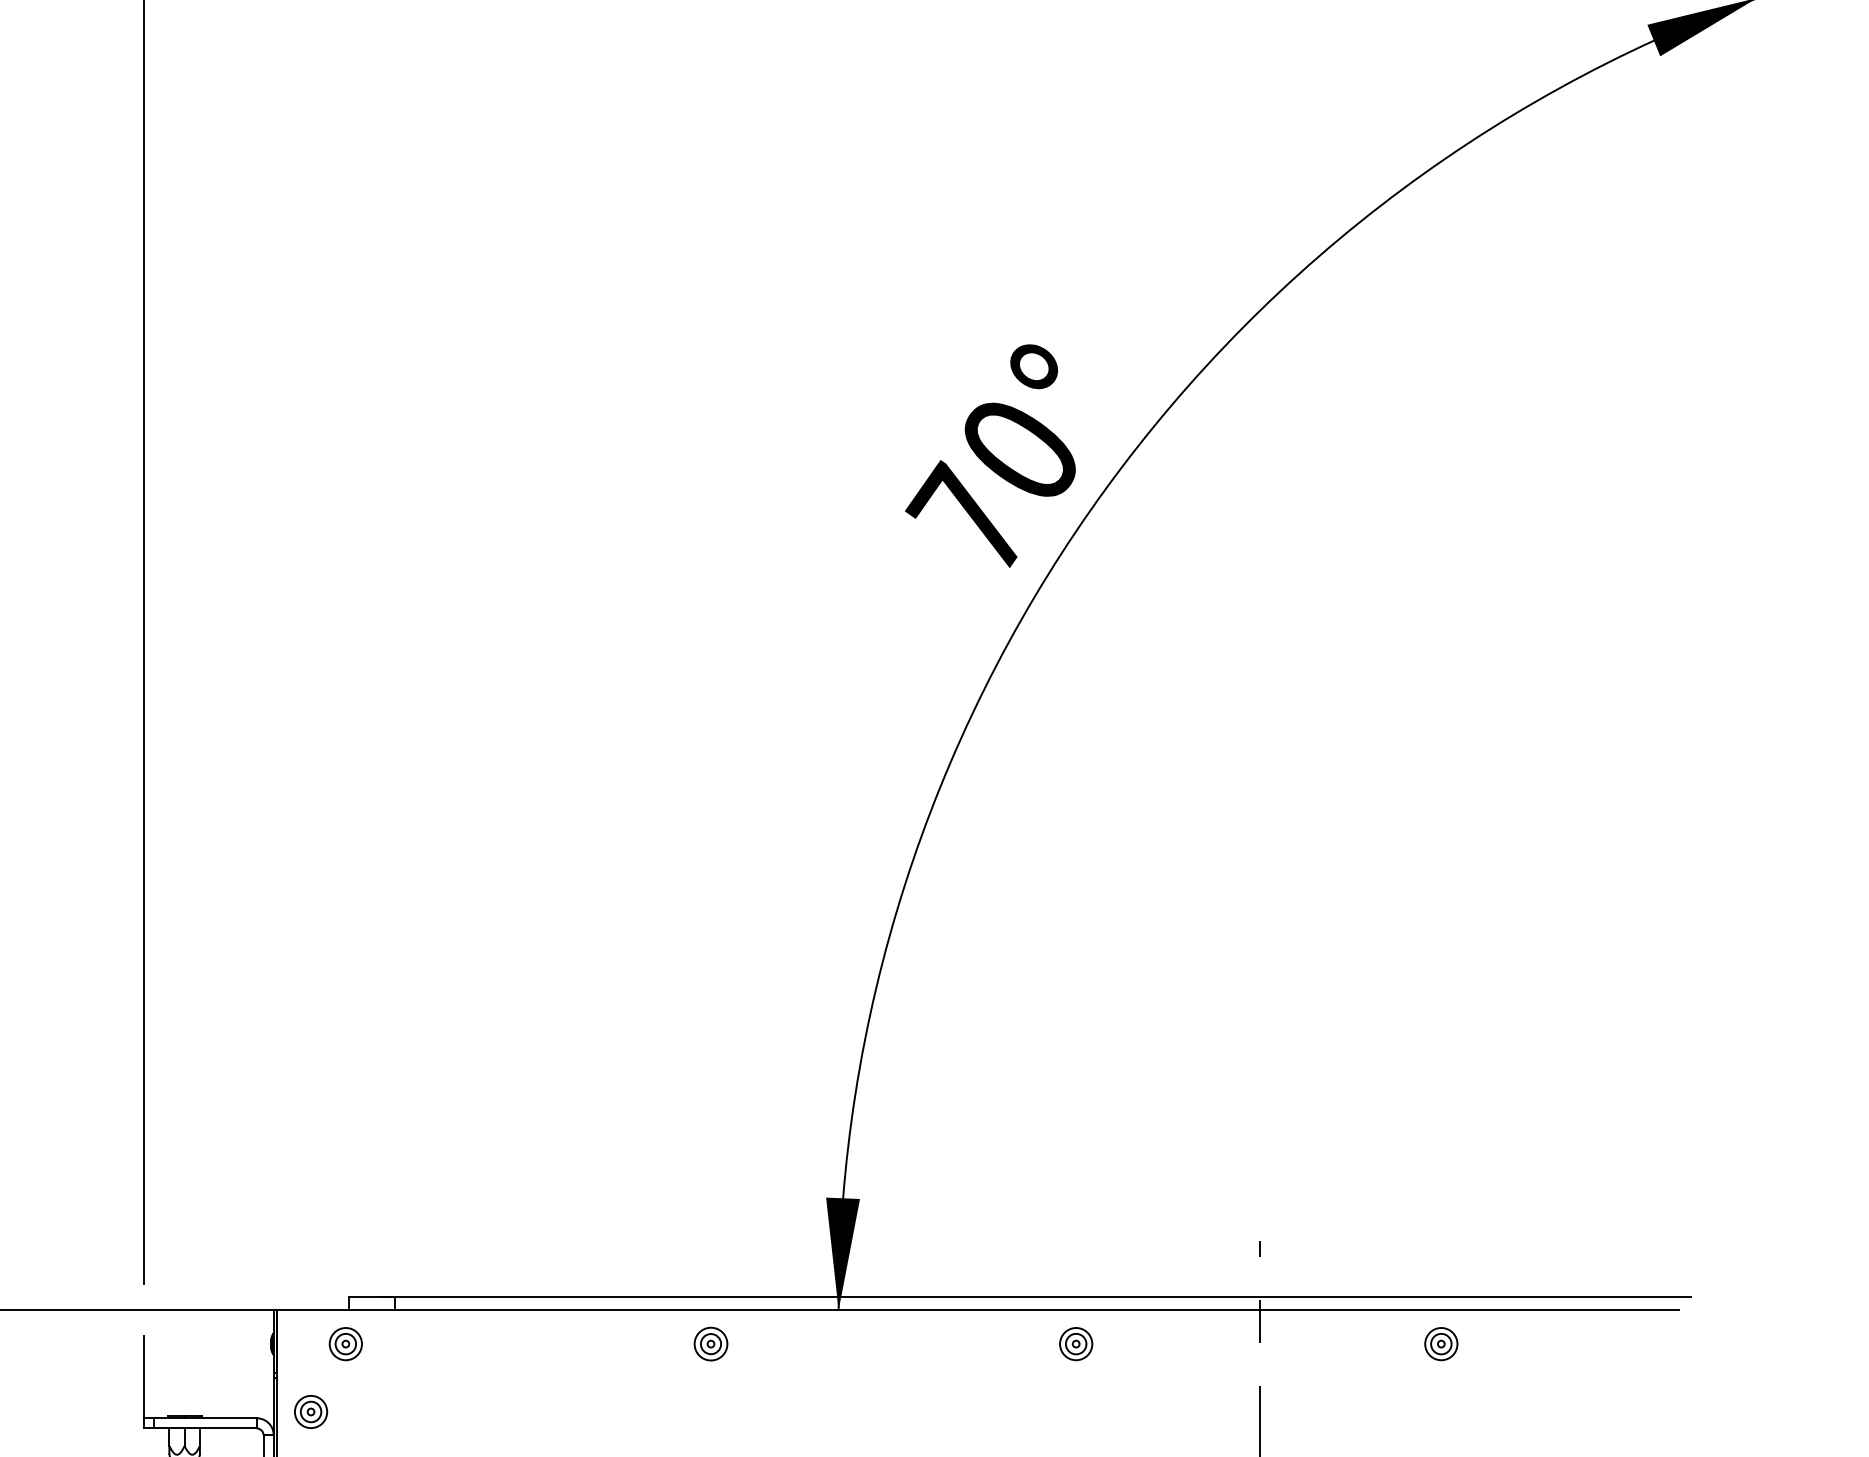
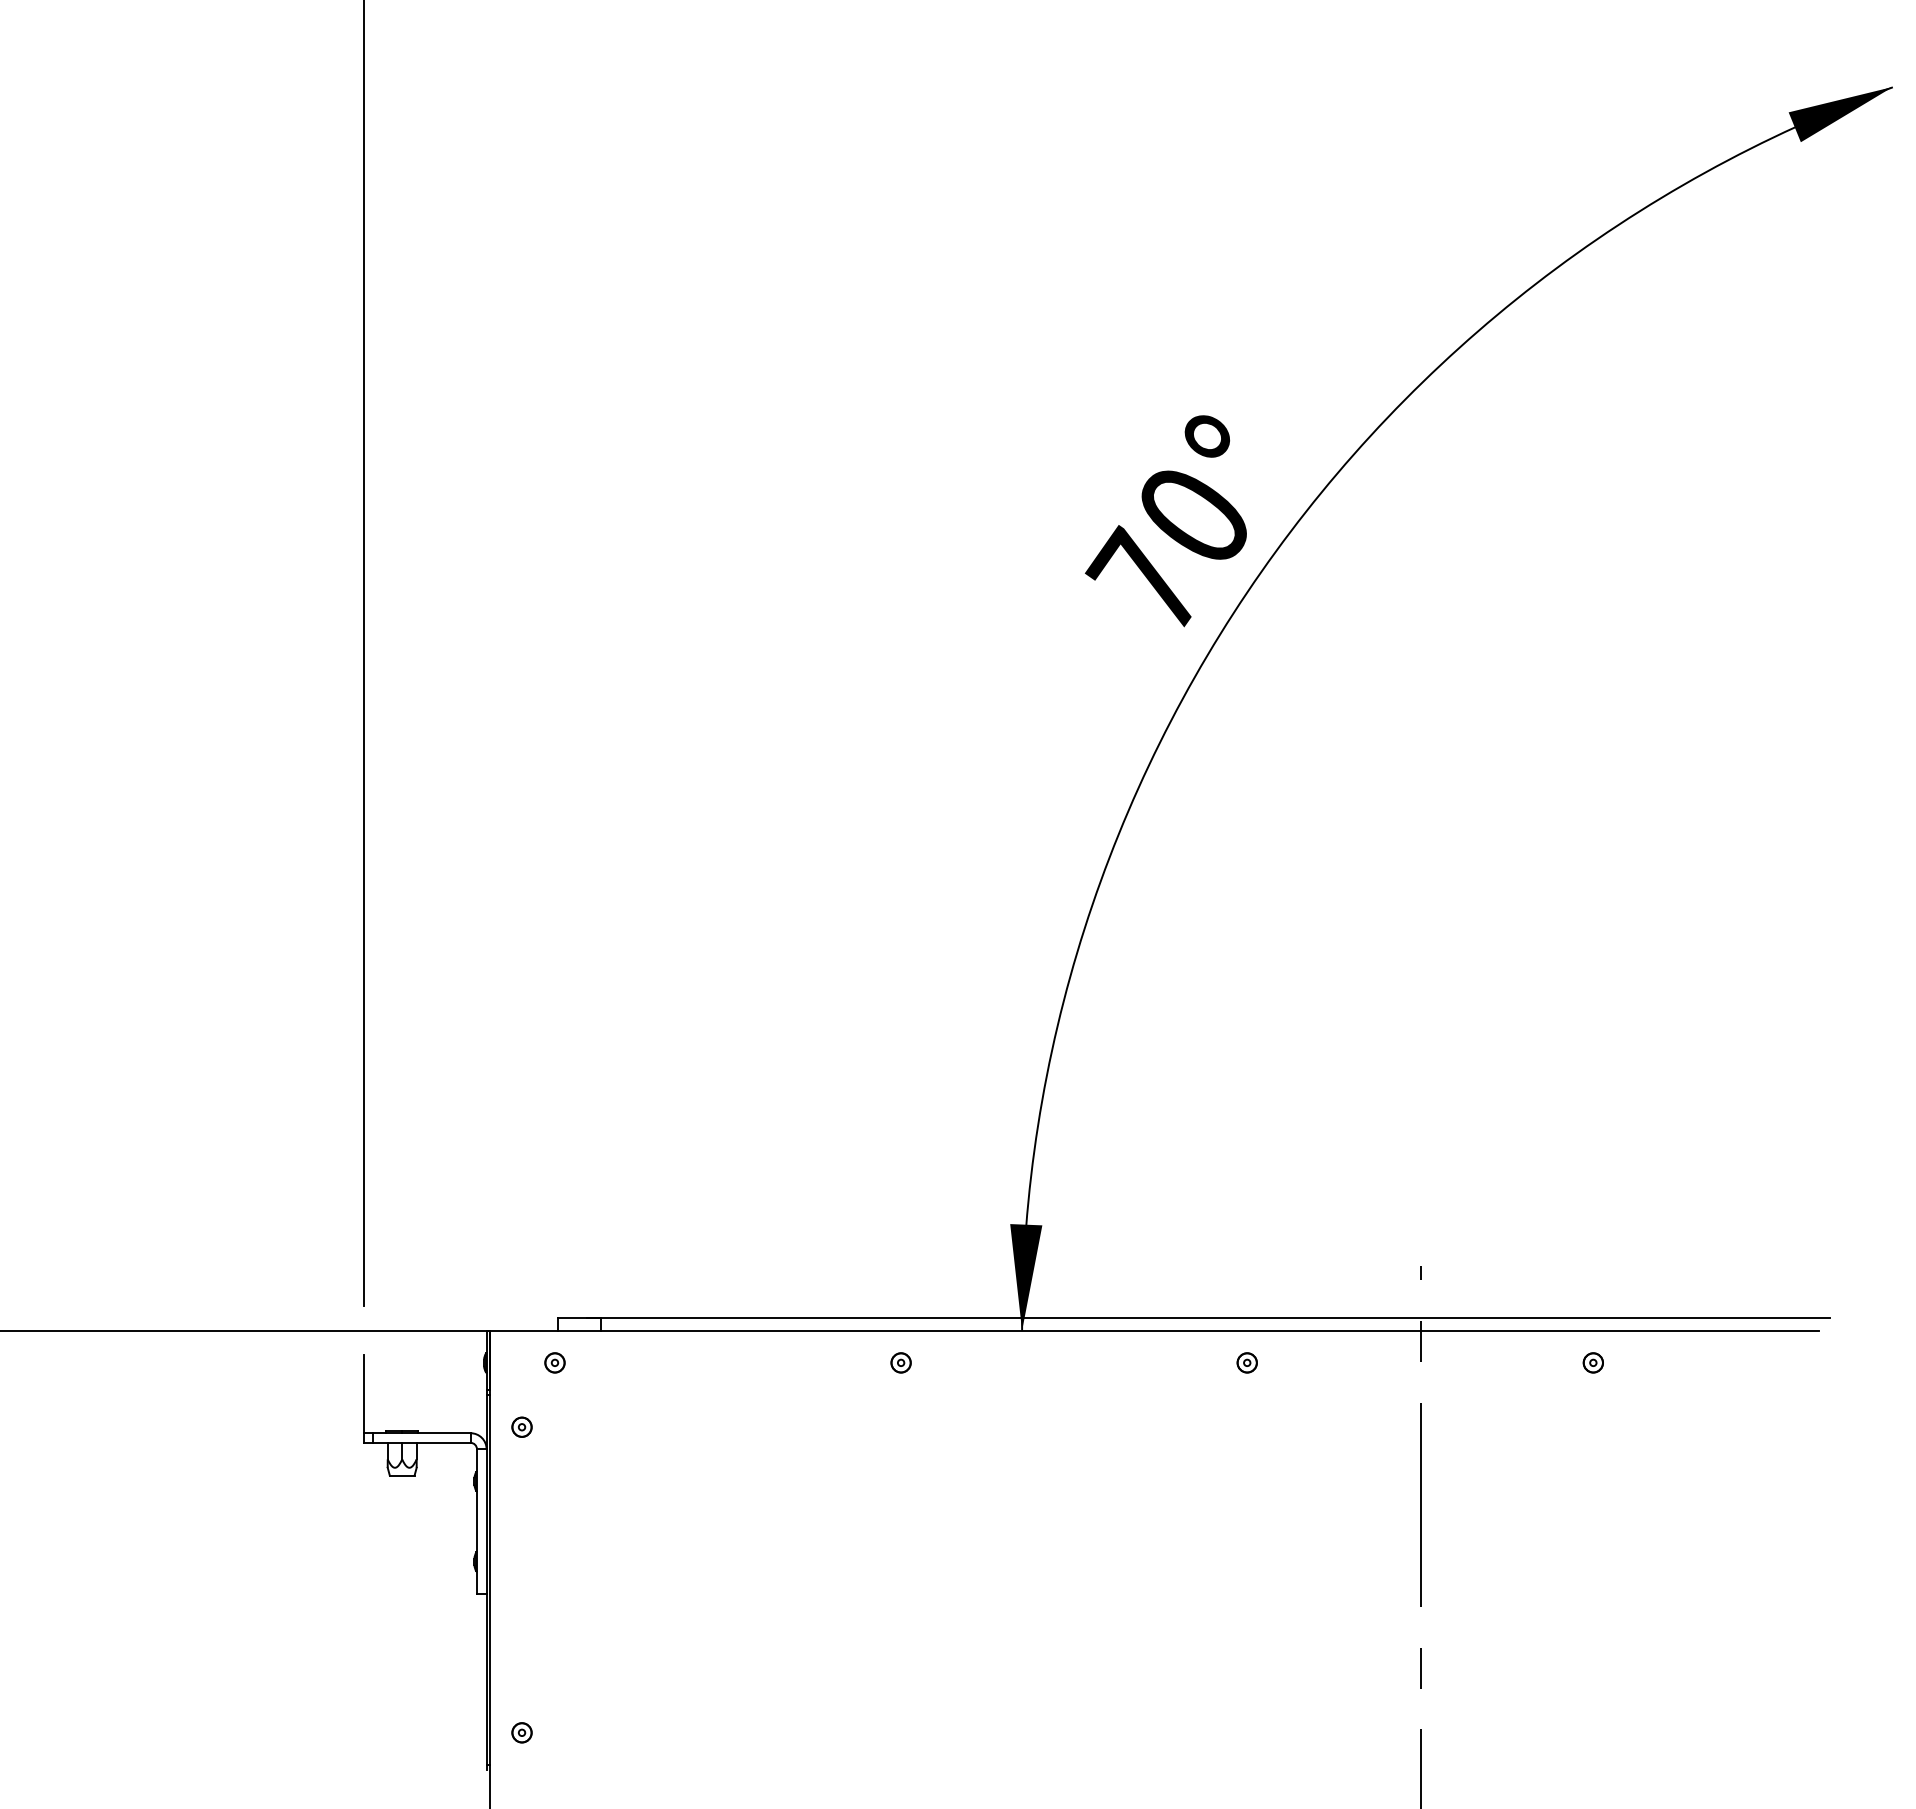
circle: (345, 1343) -> (554, 1362), size x0.62
circle: (710, 1343) -> (900, 1362), size x0.62
circle: (1075, 1343) -> (1246, 1362), size x0.62
circle: (1440, 1343) -> (1592, 1362), size x0.62
circle: (310, 1411) -> (521, 1426), size x0.62

